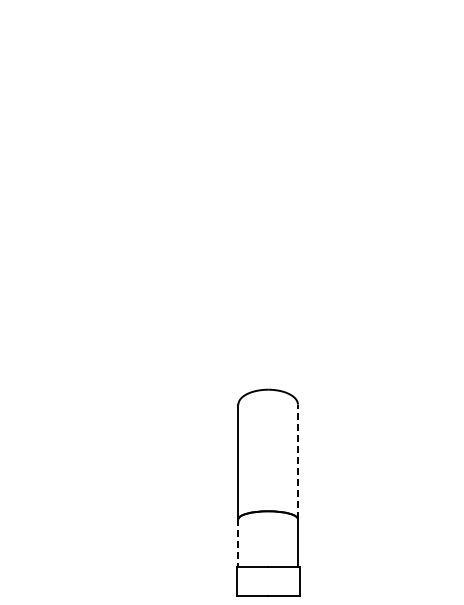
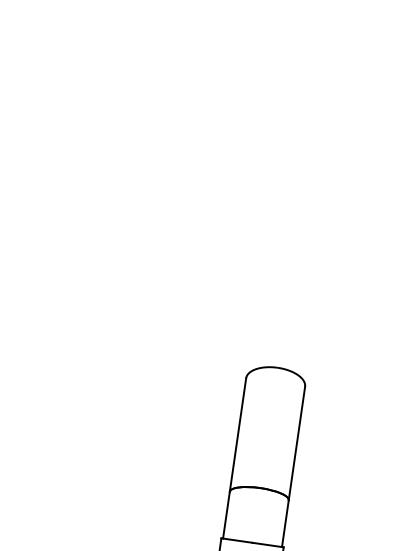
line: (297, 461) -> (296, 443), dashed -> solid
line: (238, 542) -> (226, 514), dashed -> solid

